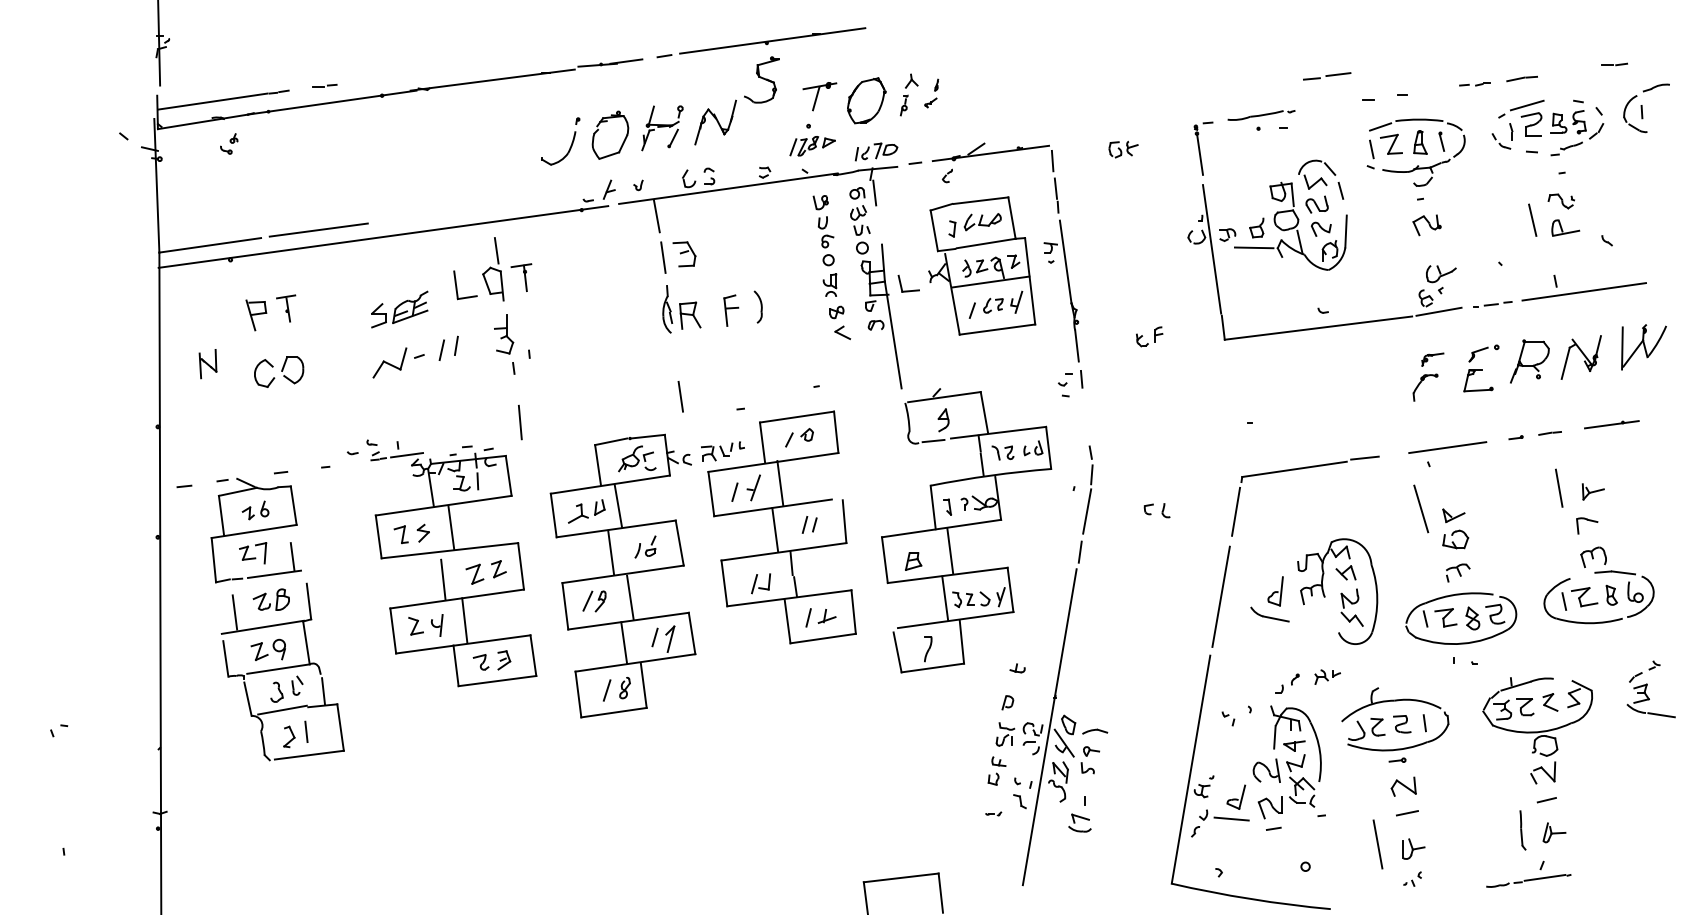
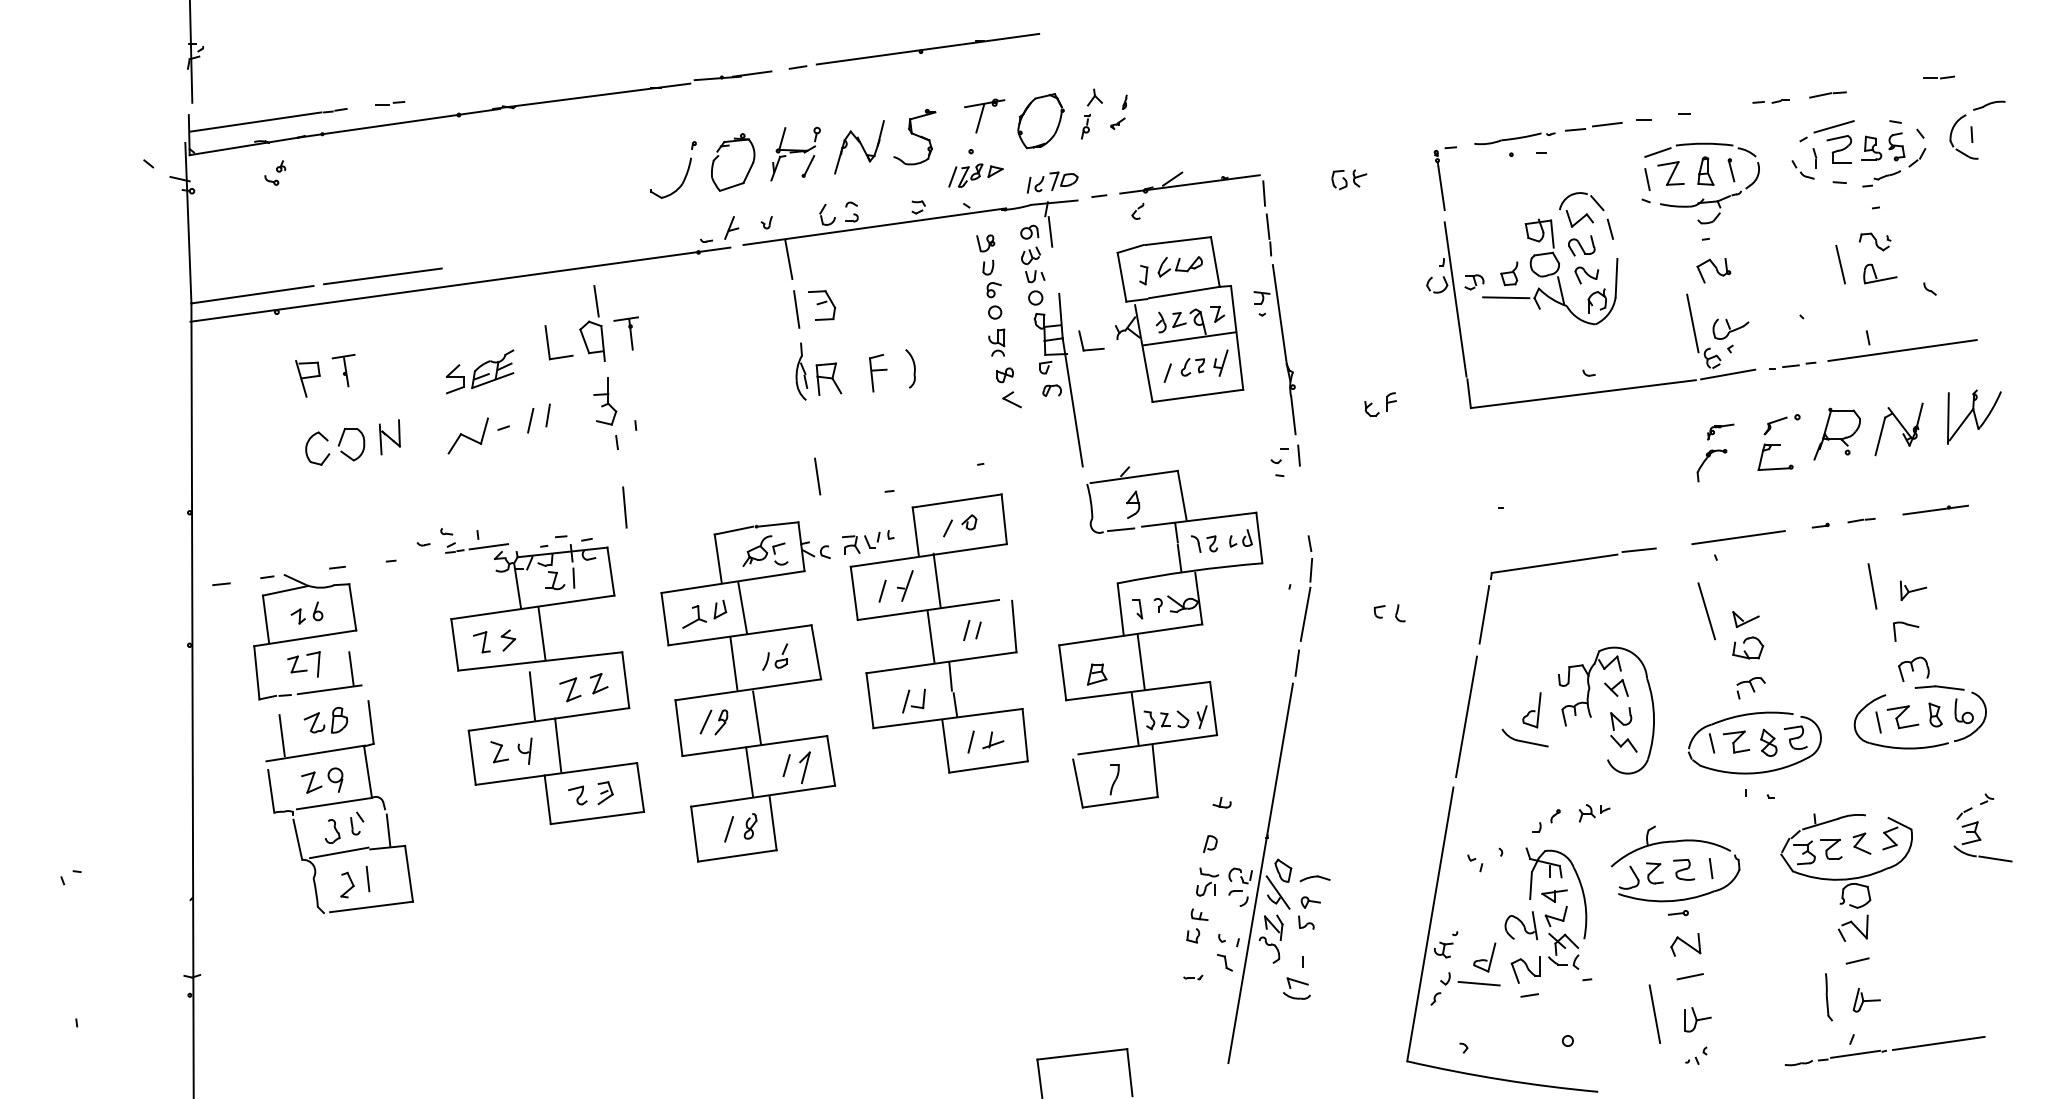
part: (1326, 76) -> (1593, 126), moved
part: (761, 79) -> (914, 136), moved
line: (1409, 269) -> (1692, 323), added
part: (207, 364) -> (389, 437), moved
line: (1614, 868) -> (1938, 1042), added

